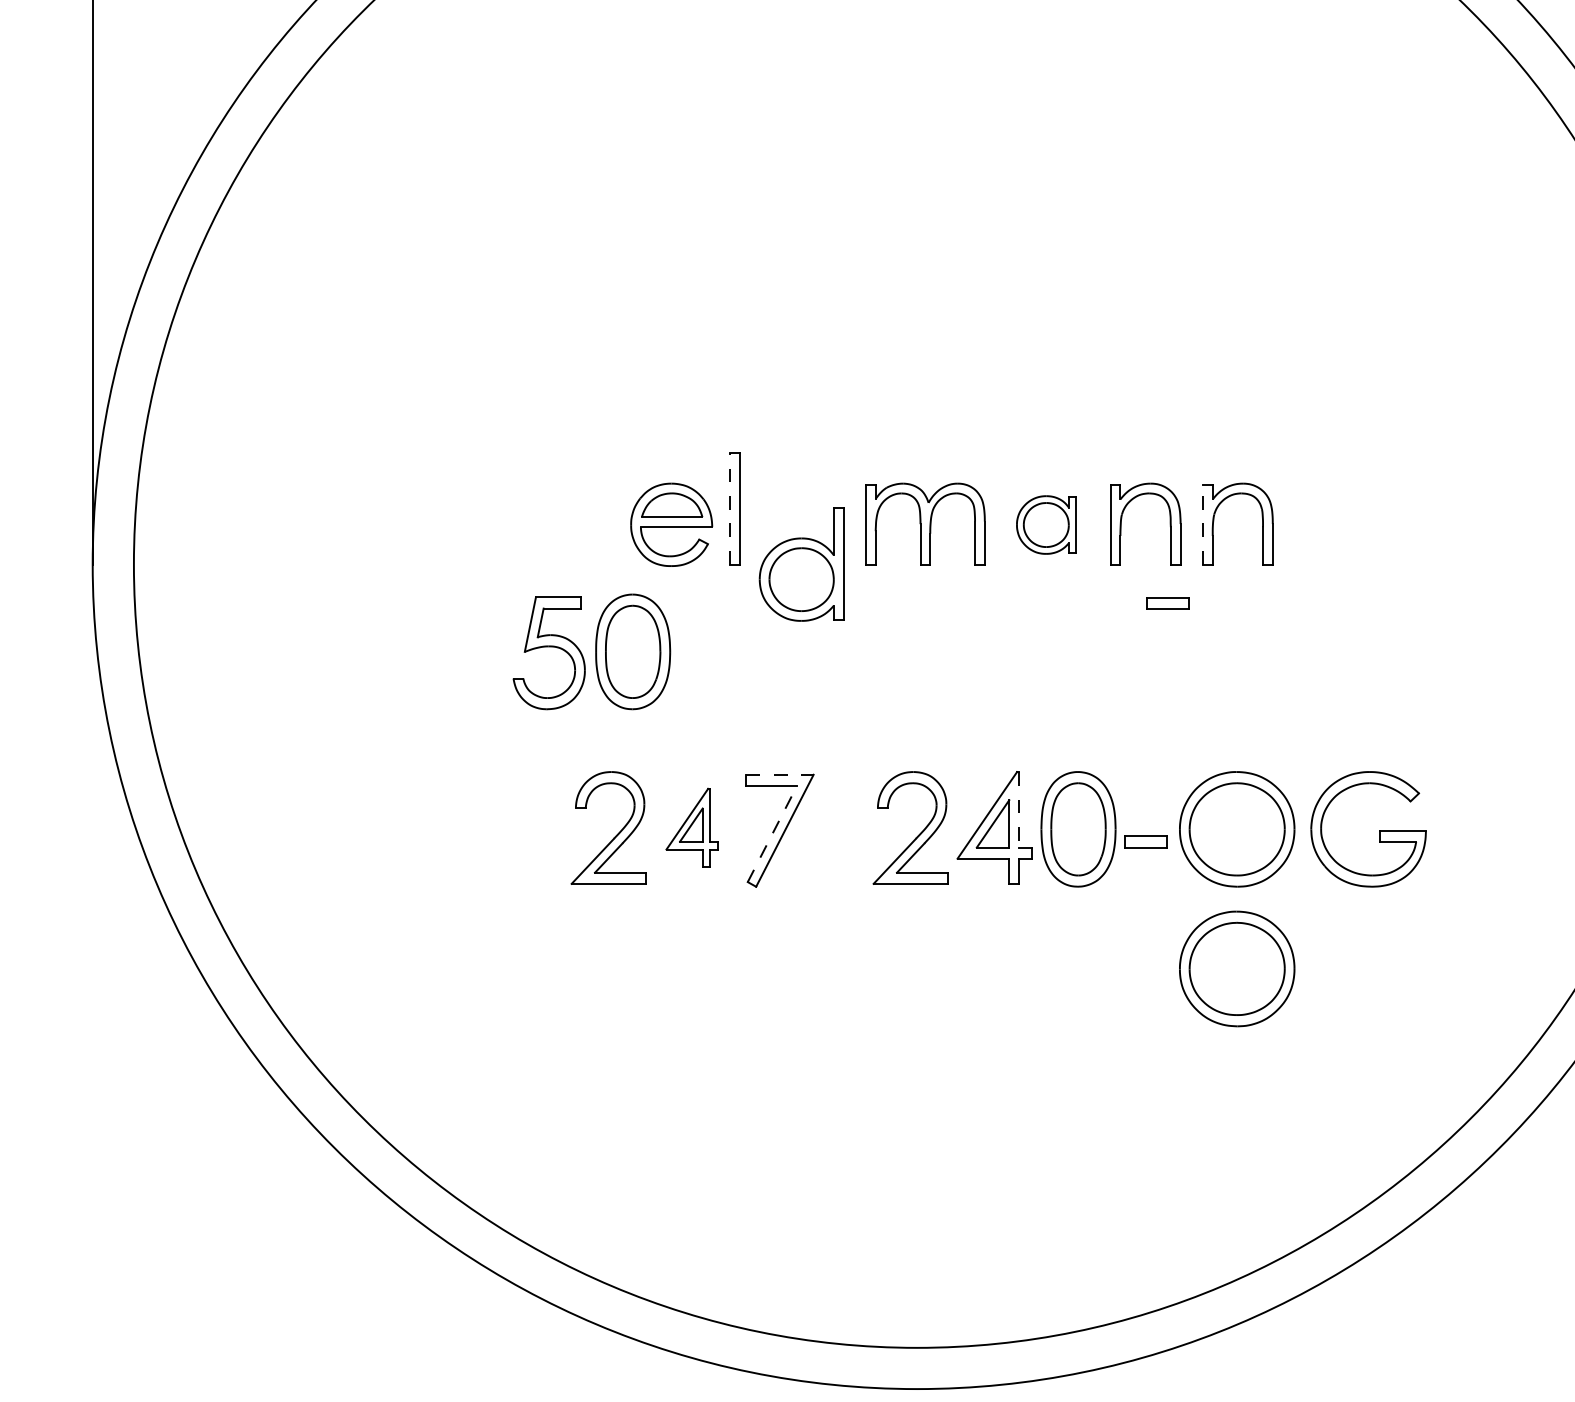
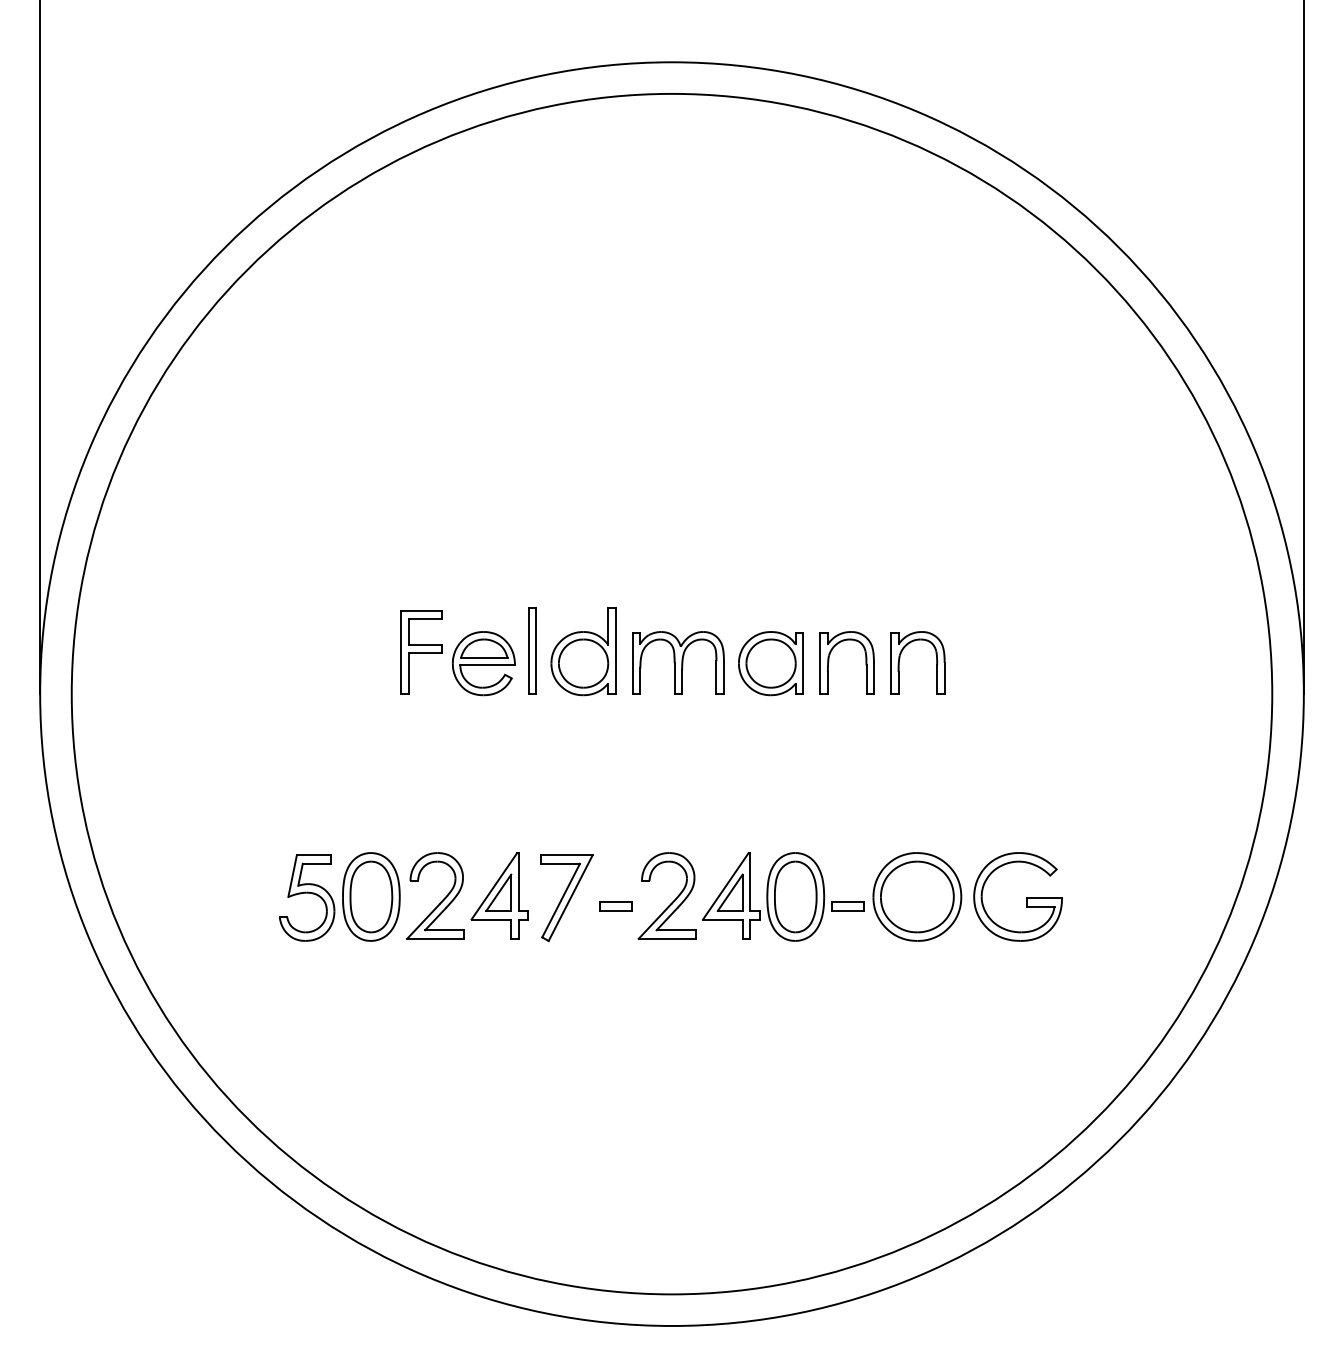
line: (729, 509) -> (528, 651), dashed -> solid
part: (590, 510) -> (421, 652), added
part: (1045, 524) -> (770, 663), size x1.43
line: (1203, 524) -> (891, 663), dashed -> solid
part: (801, 563) -> (583, 651), moved
part: (1166, 603) -> (615, 906), moved
part: (591, 651) -> (339, 896), moved
line: (779, 775) -> (566, 855), dashed -> solid
line: (1019, 810) -> (750, 882), dashed -> solid
part: (691, 827) -> (499, 895), size x1.43
line: (772, 833) -> (561, 900), dashed -> solid
part: (1237, 968) -> (917, 1003), removed

